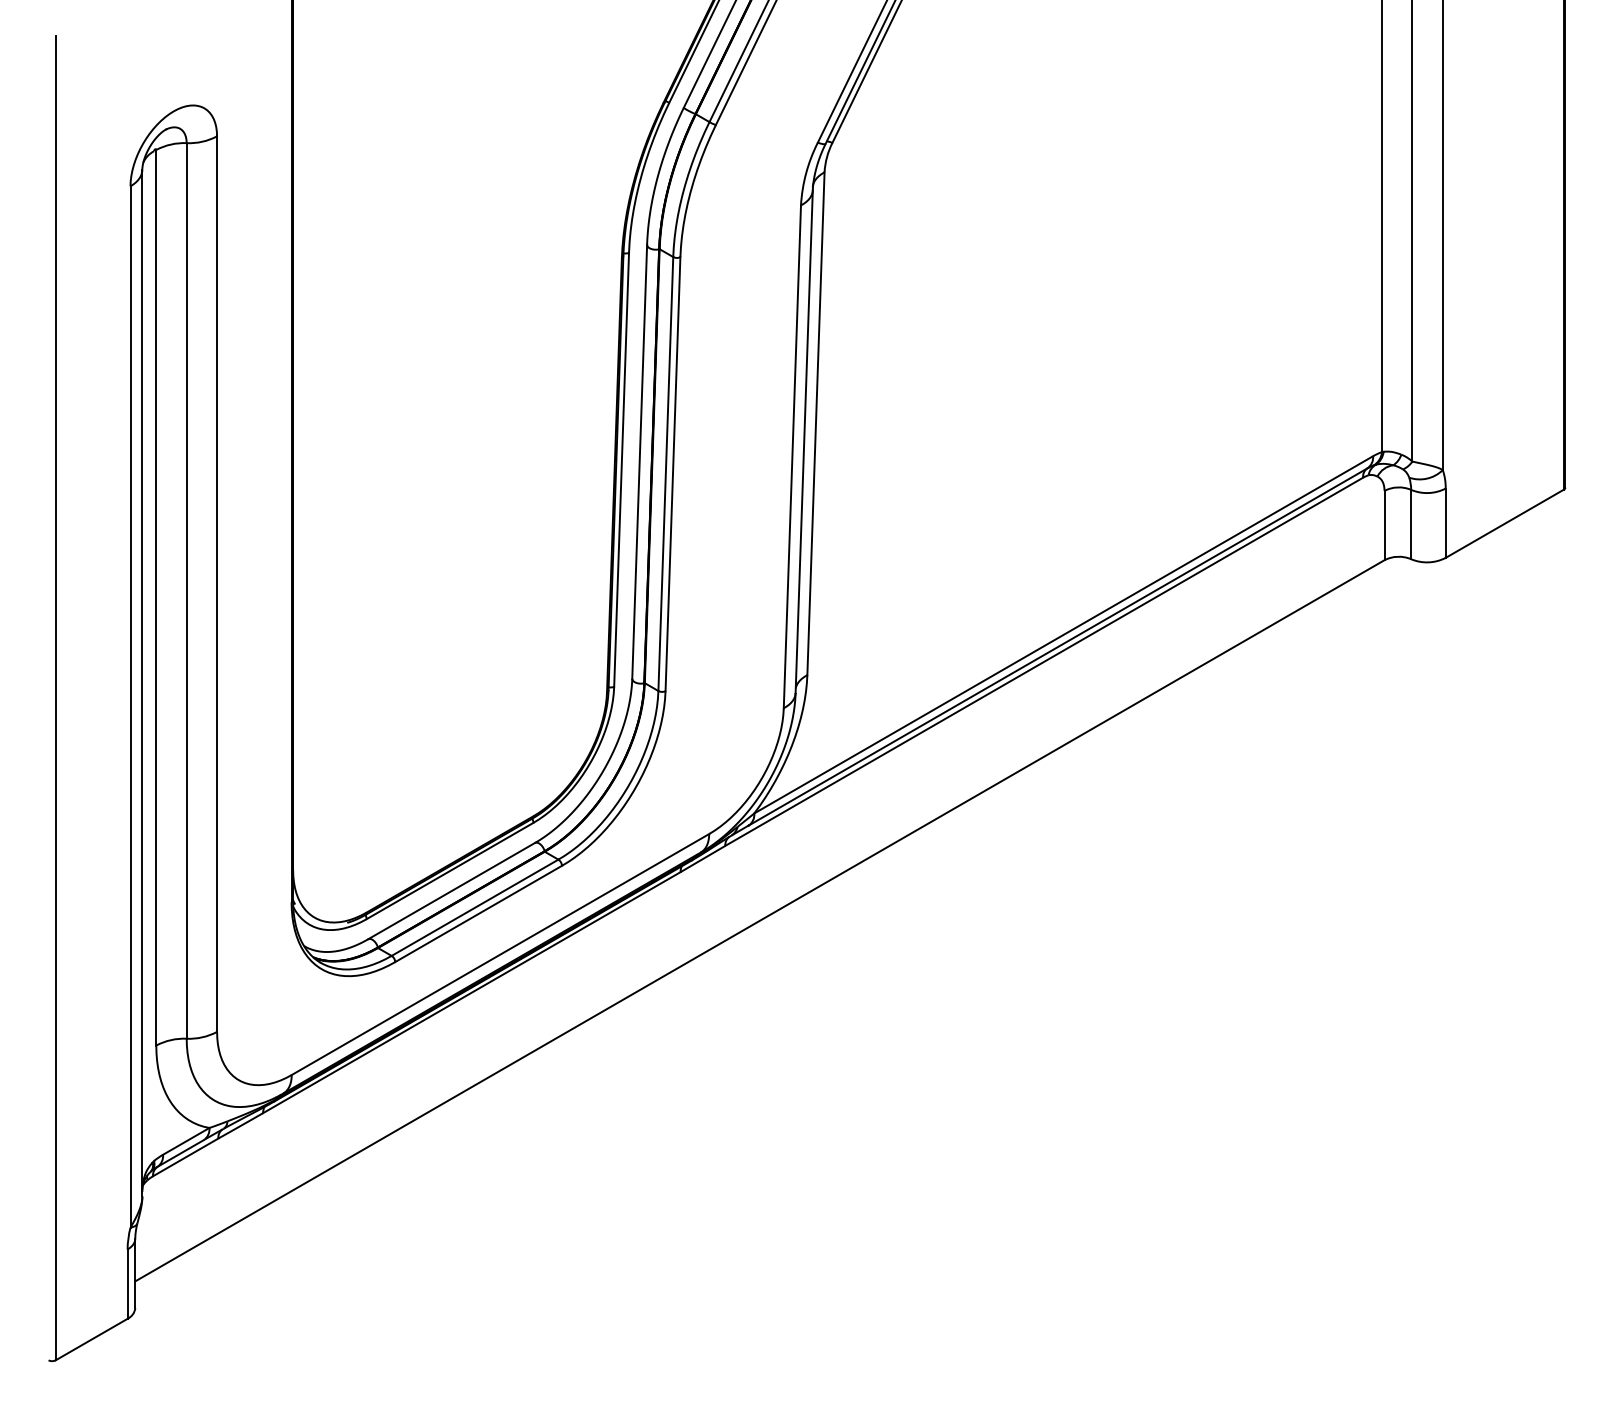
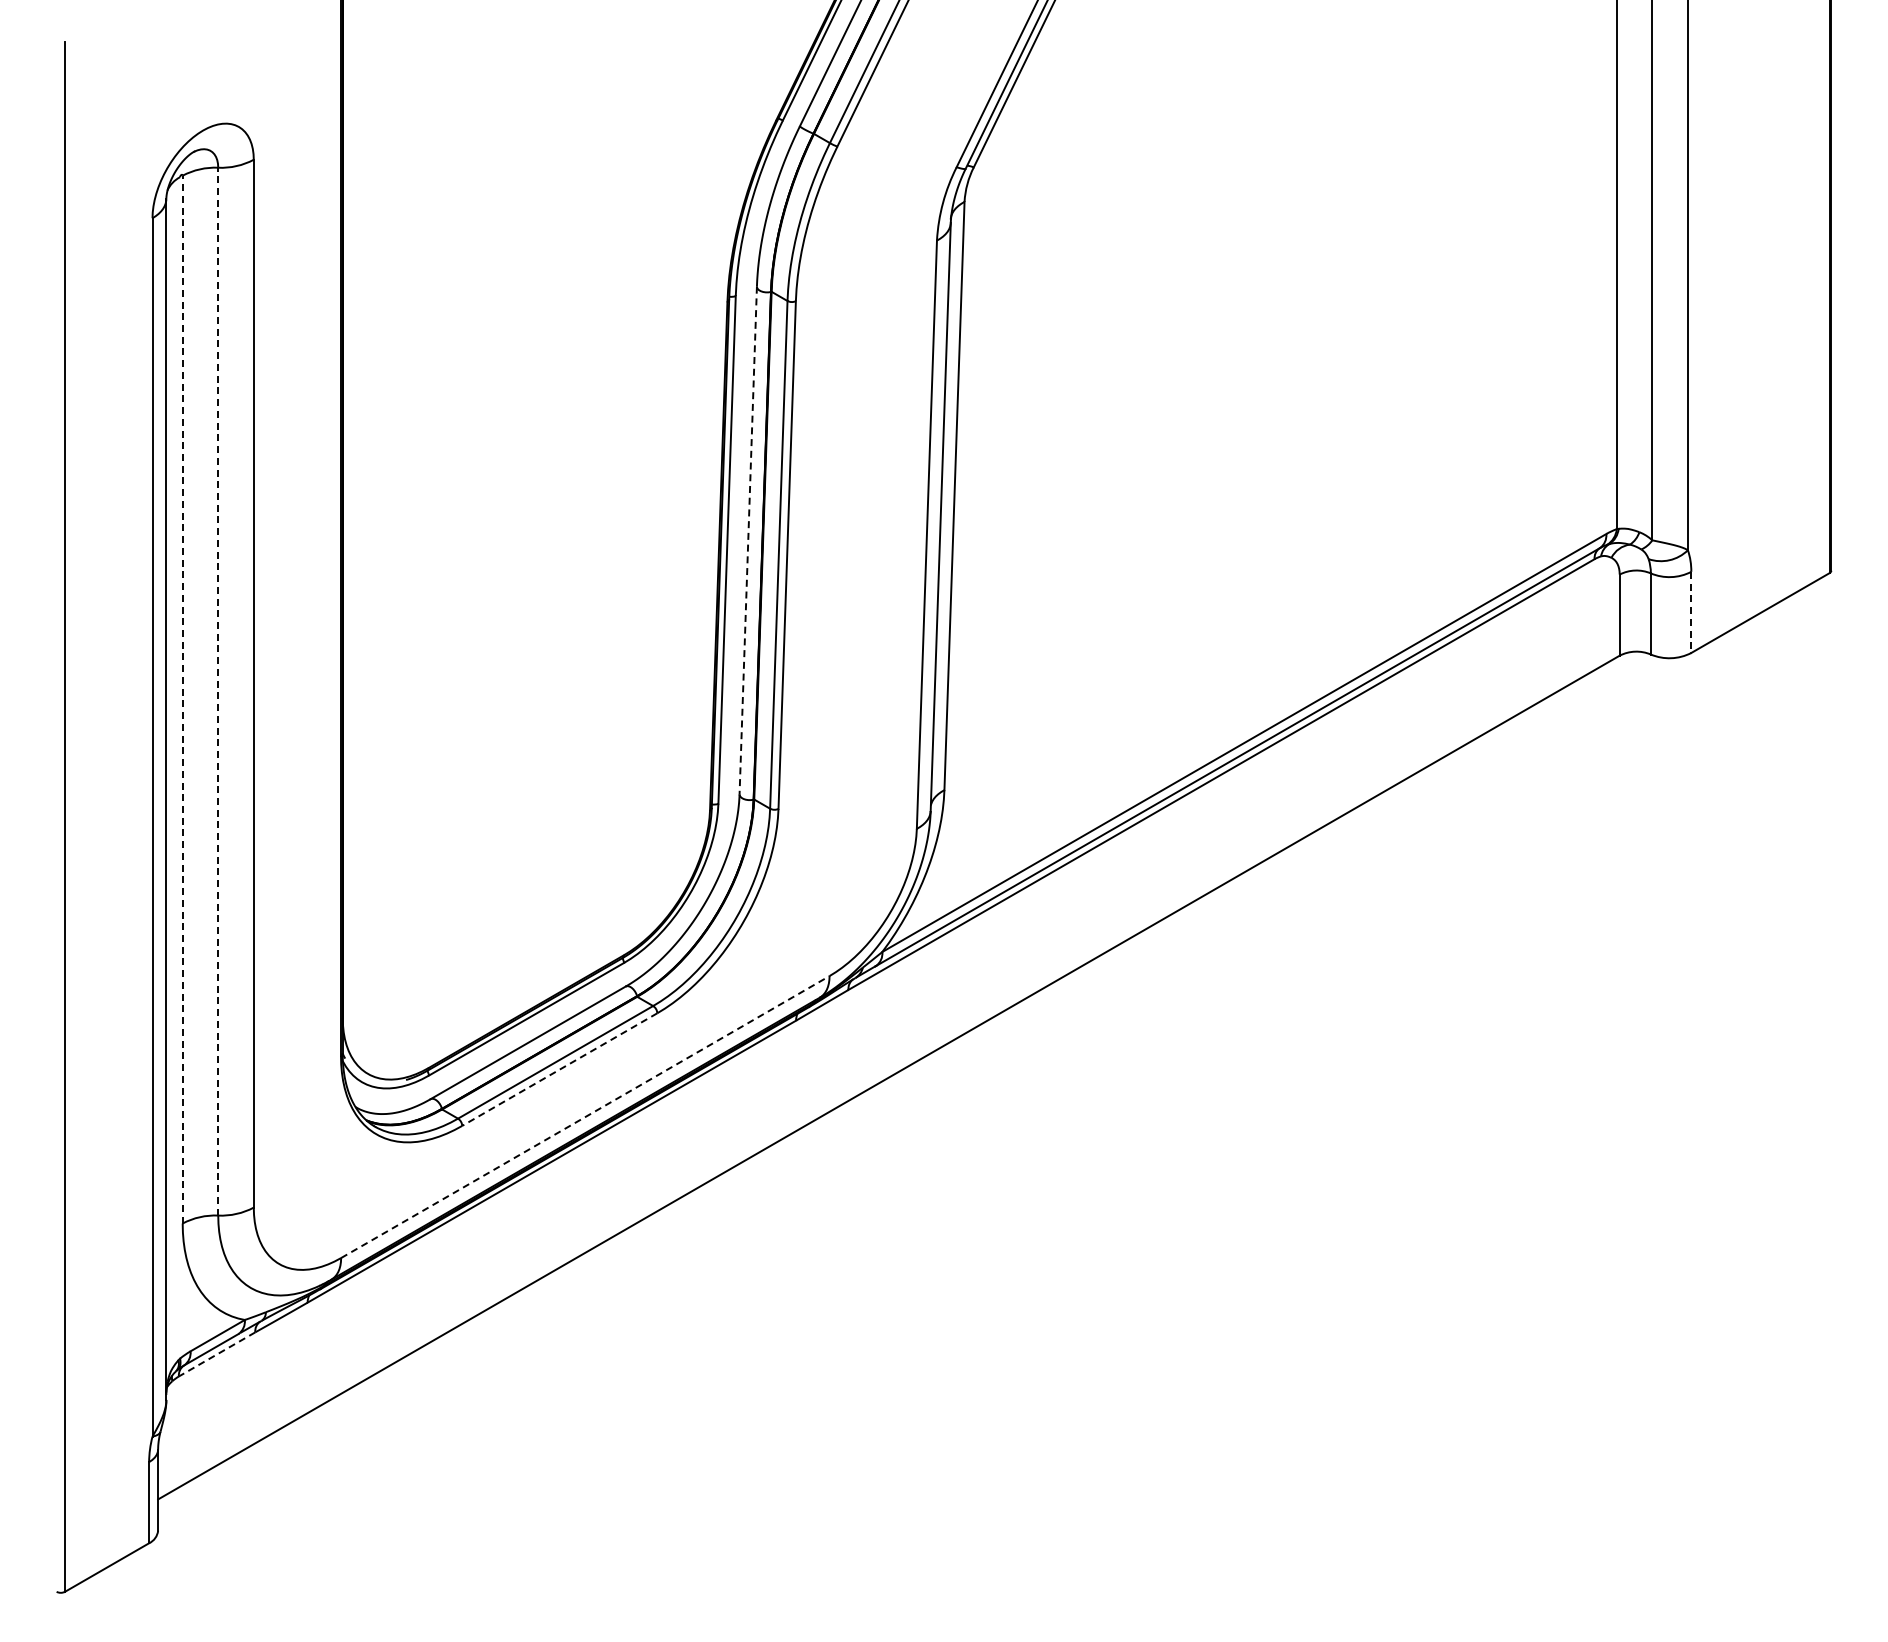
line: (639, 462) -> (748, 541), solid -> dashed
line: (1445, 523) -> (1691, 612), solid -> dashed
line: (186, 590) -> (218, 691), solid -> dashed
line: (156, 597) -> (182, 699), solid -> dashed
line: (478, 913) -> (559, 1069), solid -> dashed
line: (500, 954) -> (585, 1117), solid -> dashed
line: (185, 1157) -> (216, 1354), solid -> dashed

